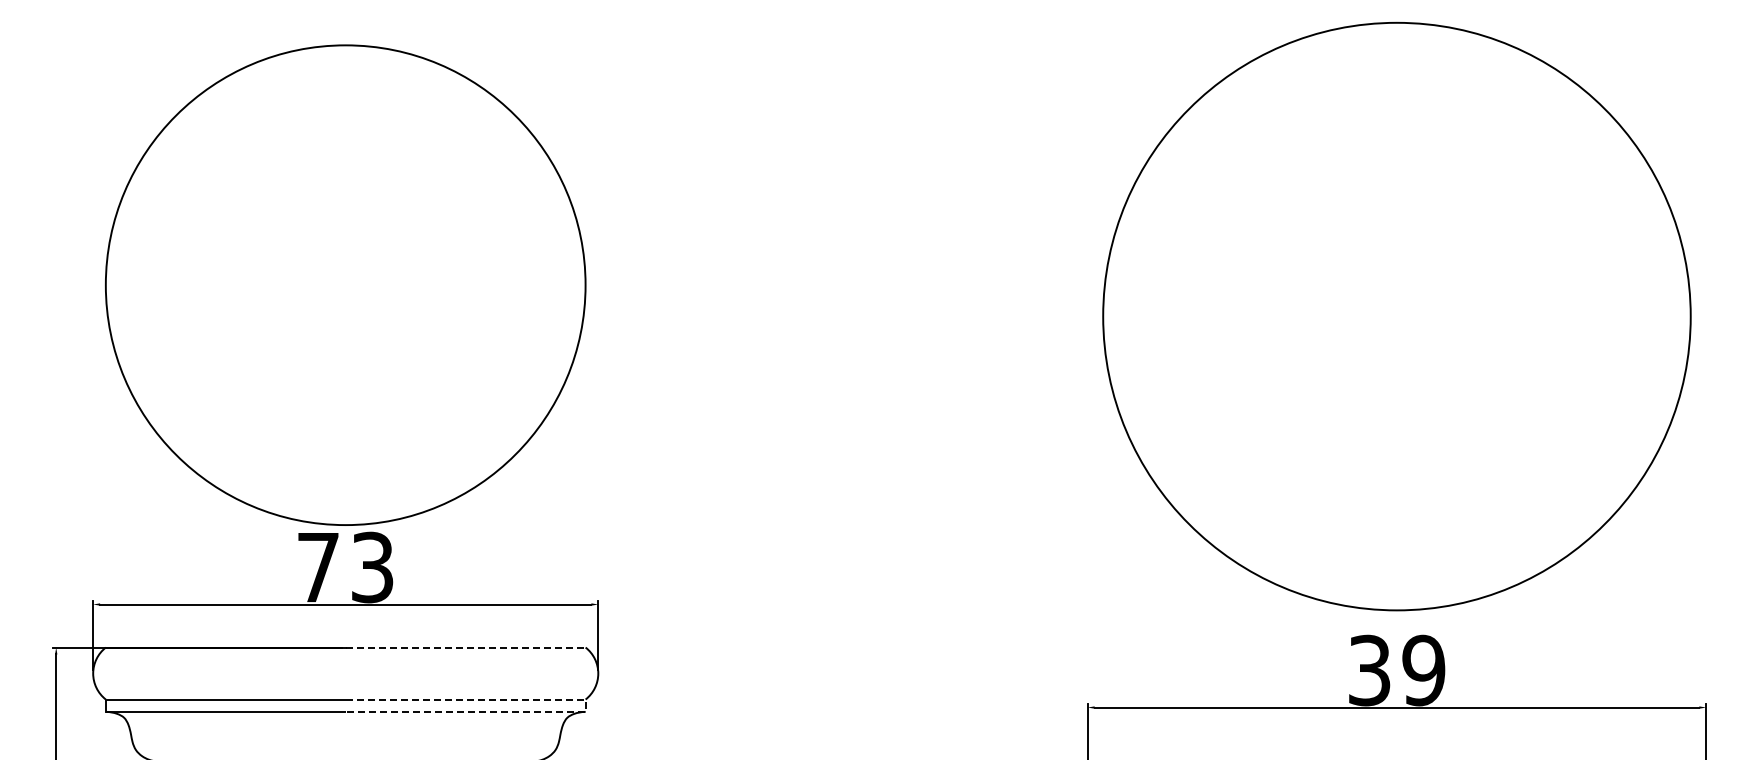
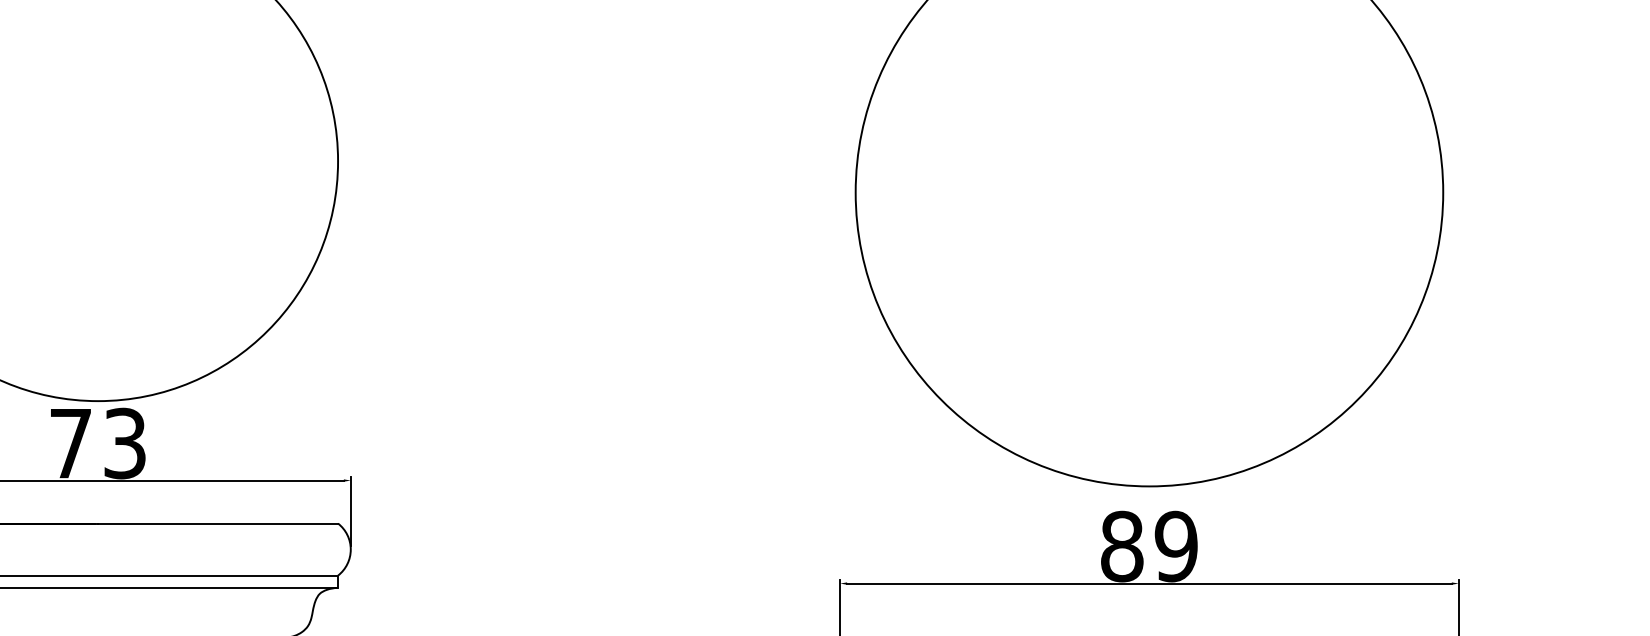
line: (465, 647) -> (217, 523), dashed -> solid
text: (1369, 670) -> (1121, 546), 39 -> 89
line: (585, 706) -> (337, 582), dashed -> solid

